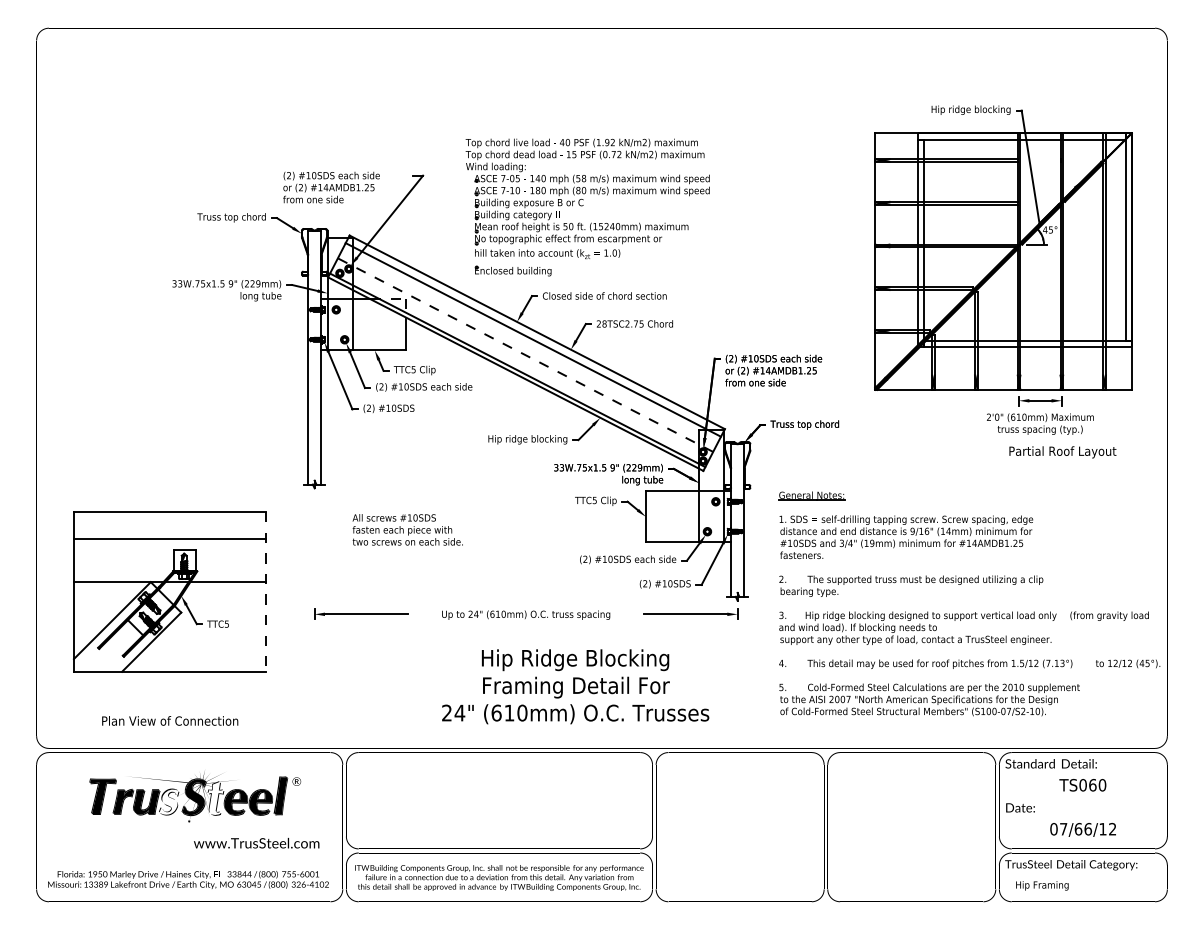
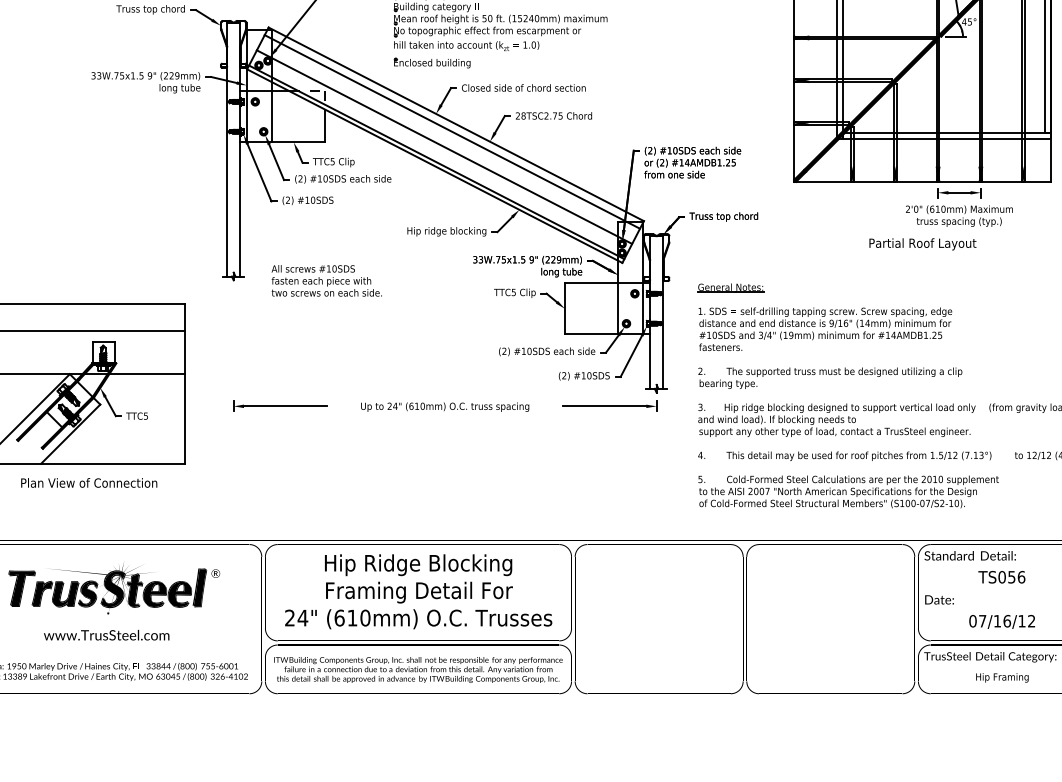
line: (525, 354) -> (444, 146), dashed -> solid
text: (1062, 452) -> (922, 244), moved
text: (407, 529) -> (326, 280), moved
line: (266, 592) -> (185, 384), dashed -> solid
text: (575, 686) -> (418, 591), moved
text: (170, 720) -> (89, 482), moved
text: (1097, 785) -> (1016, 577), TS060 -> TS056
fill: (215, 797) -> (134, 589), added
fill: (168, 801) -> (87, 593), added
text: (1078, 828) -> (997, 620), 07/66/12 -> 07/16/12
text: (256, 843) -> (106, 635), moved
text: (1042, 885) -> (1002, 677), moved

